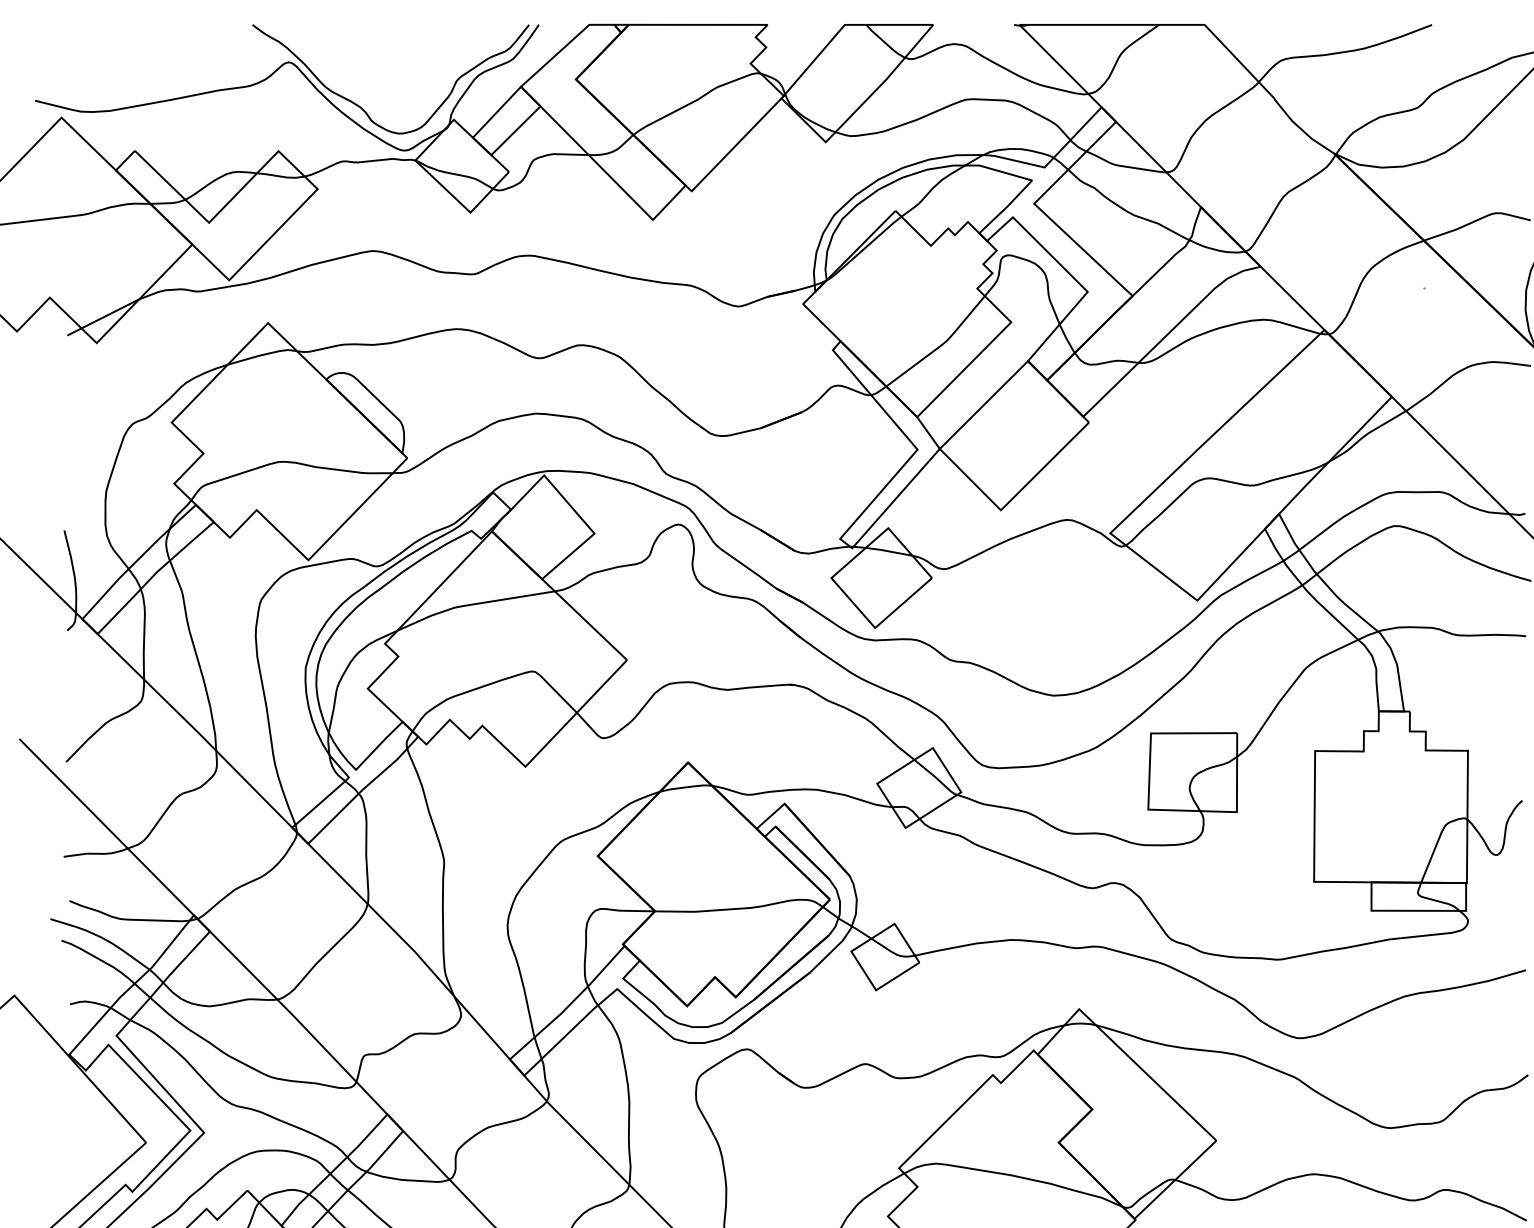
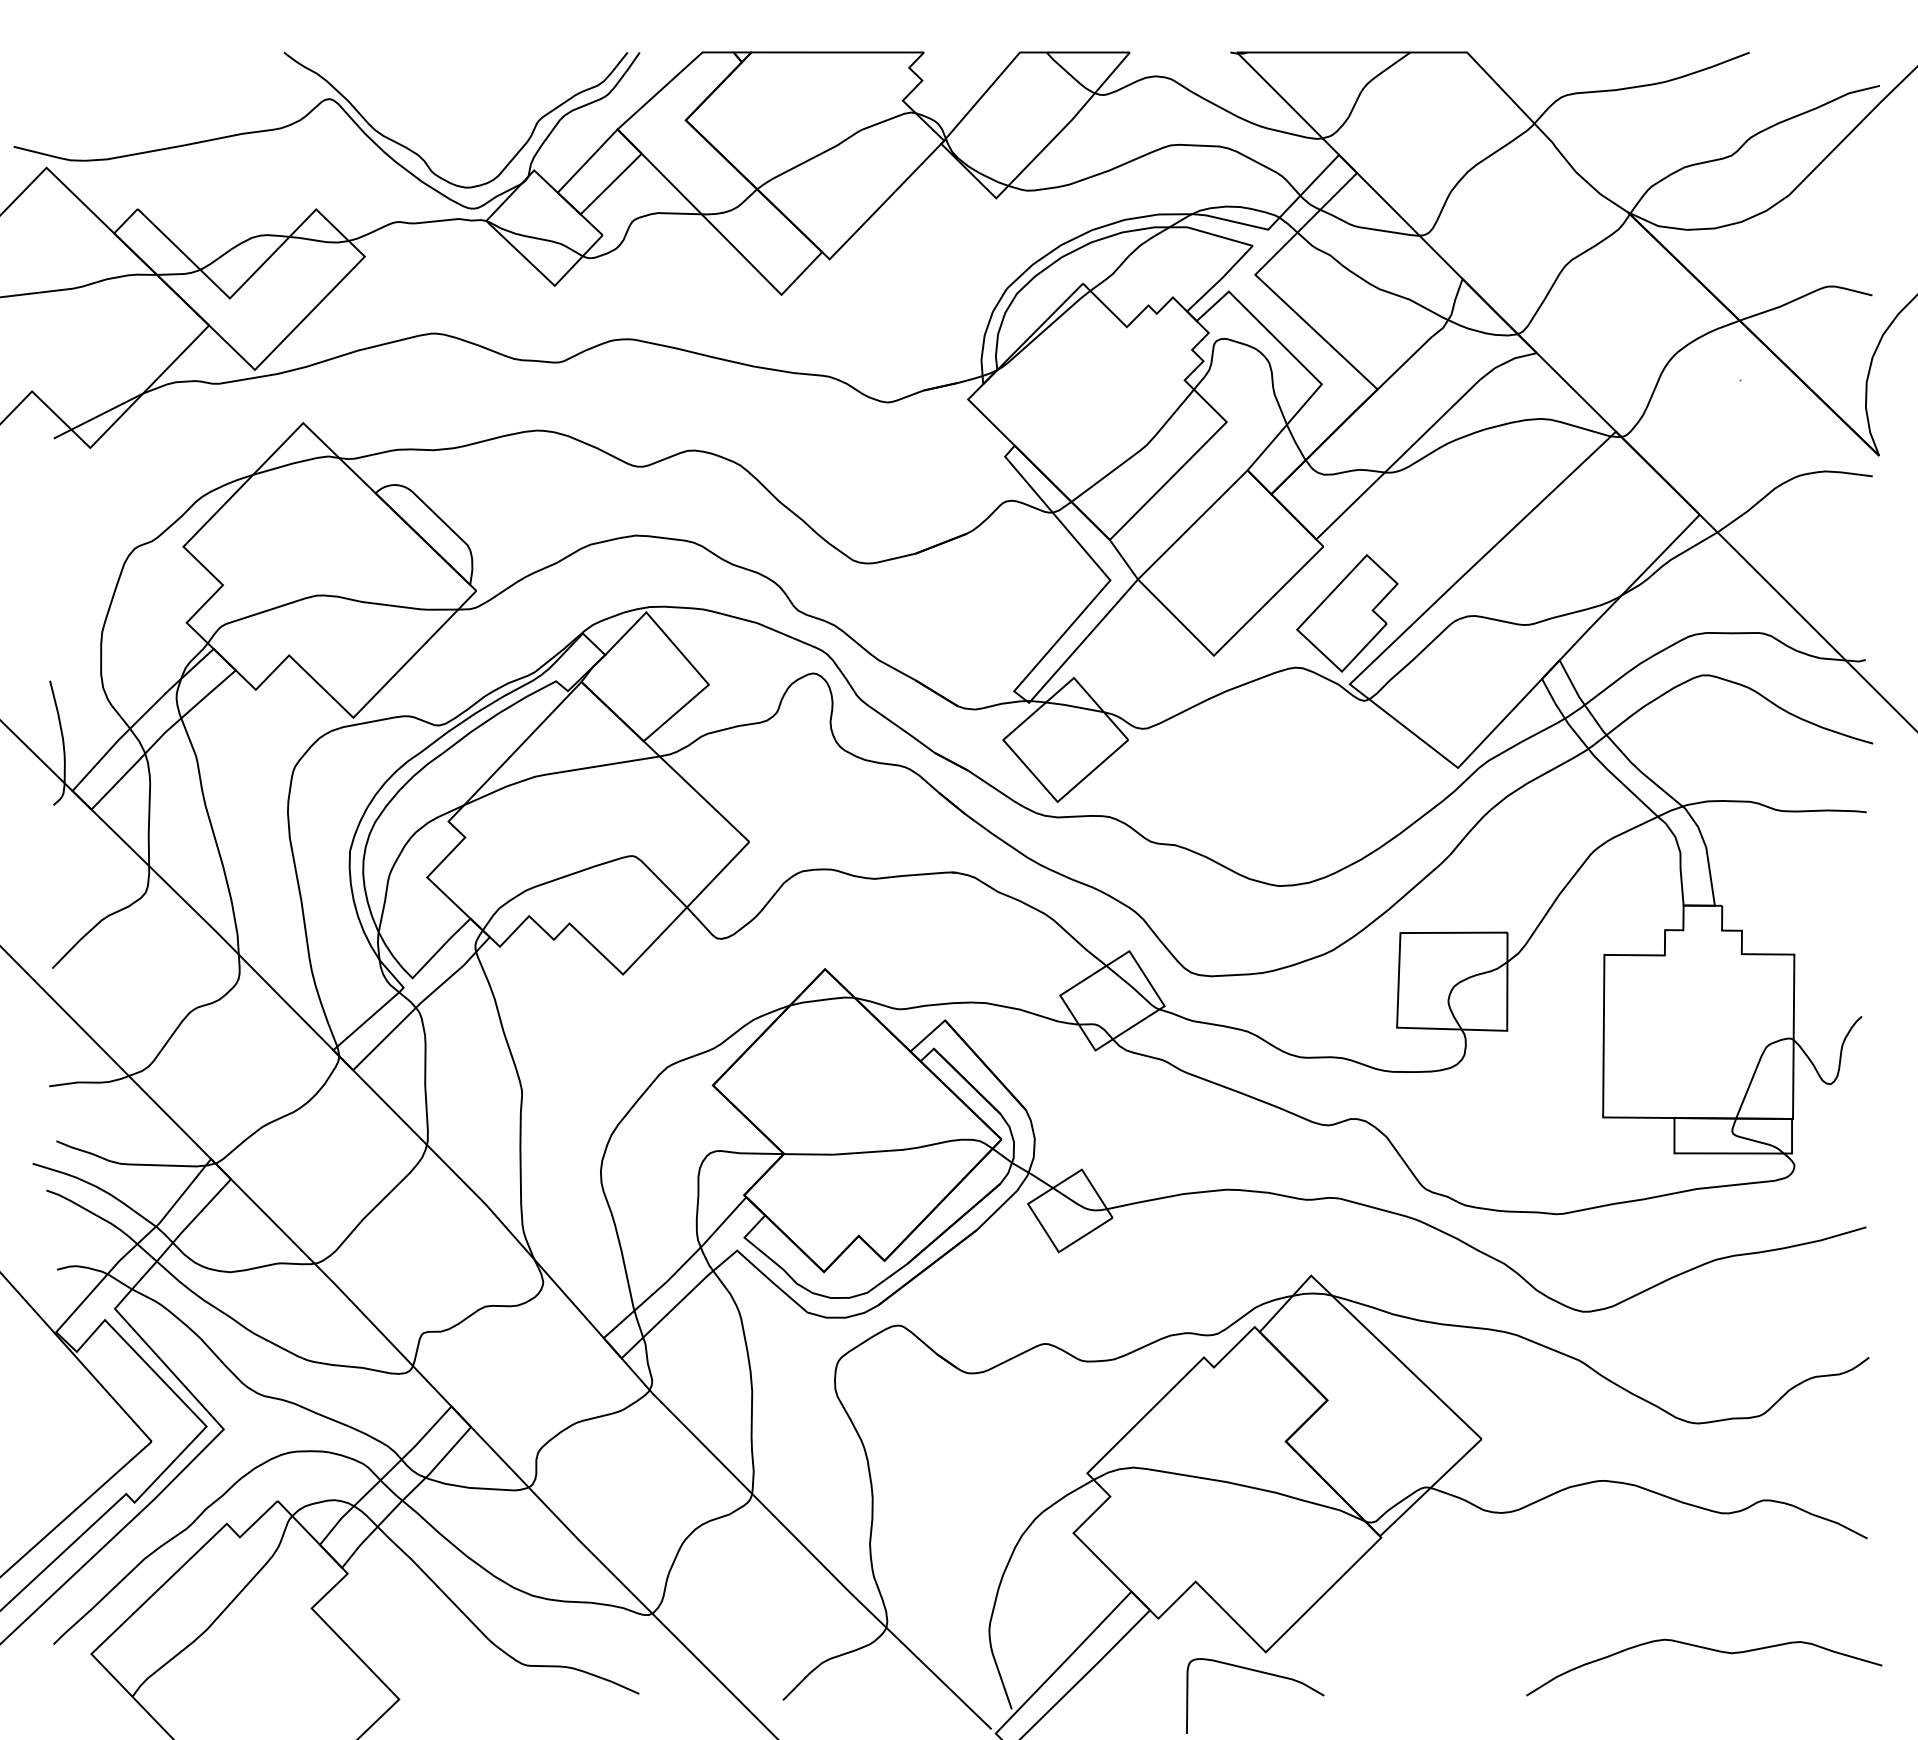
part: (1108, 476) -> (1347, 613), added

